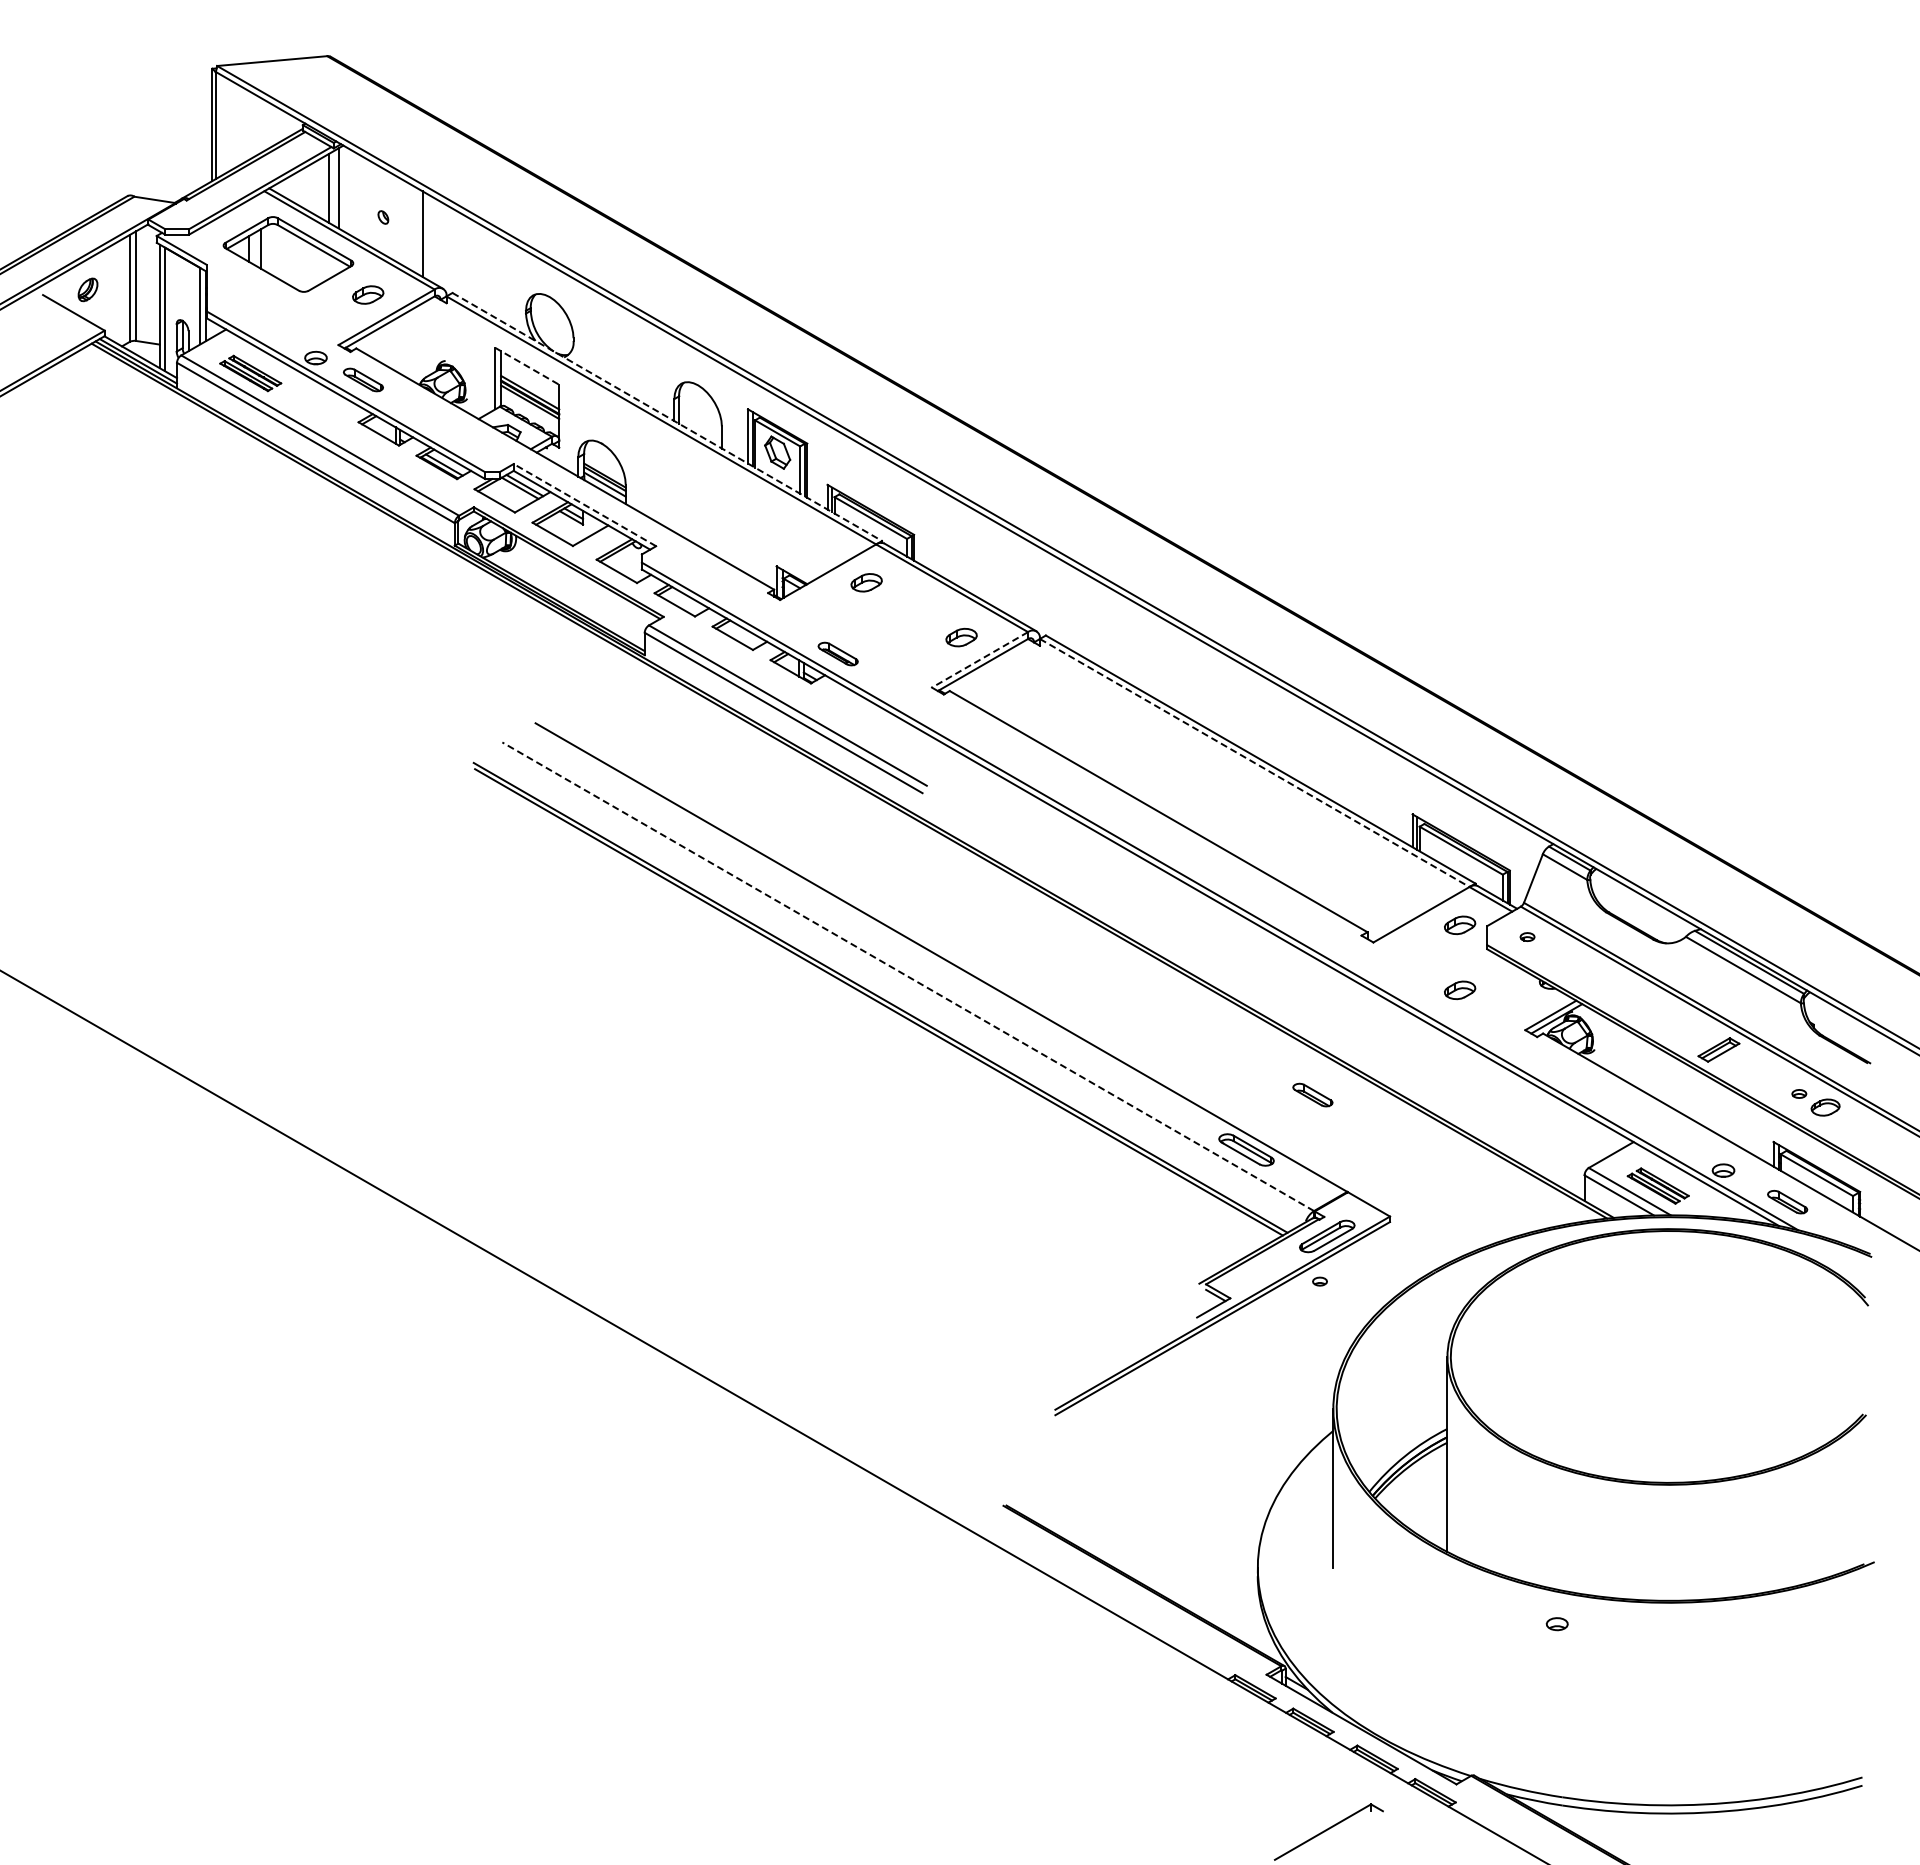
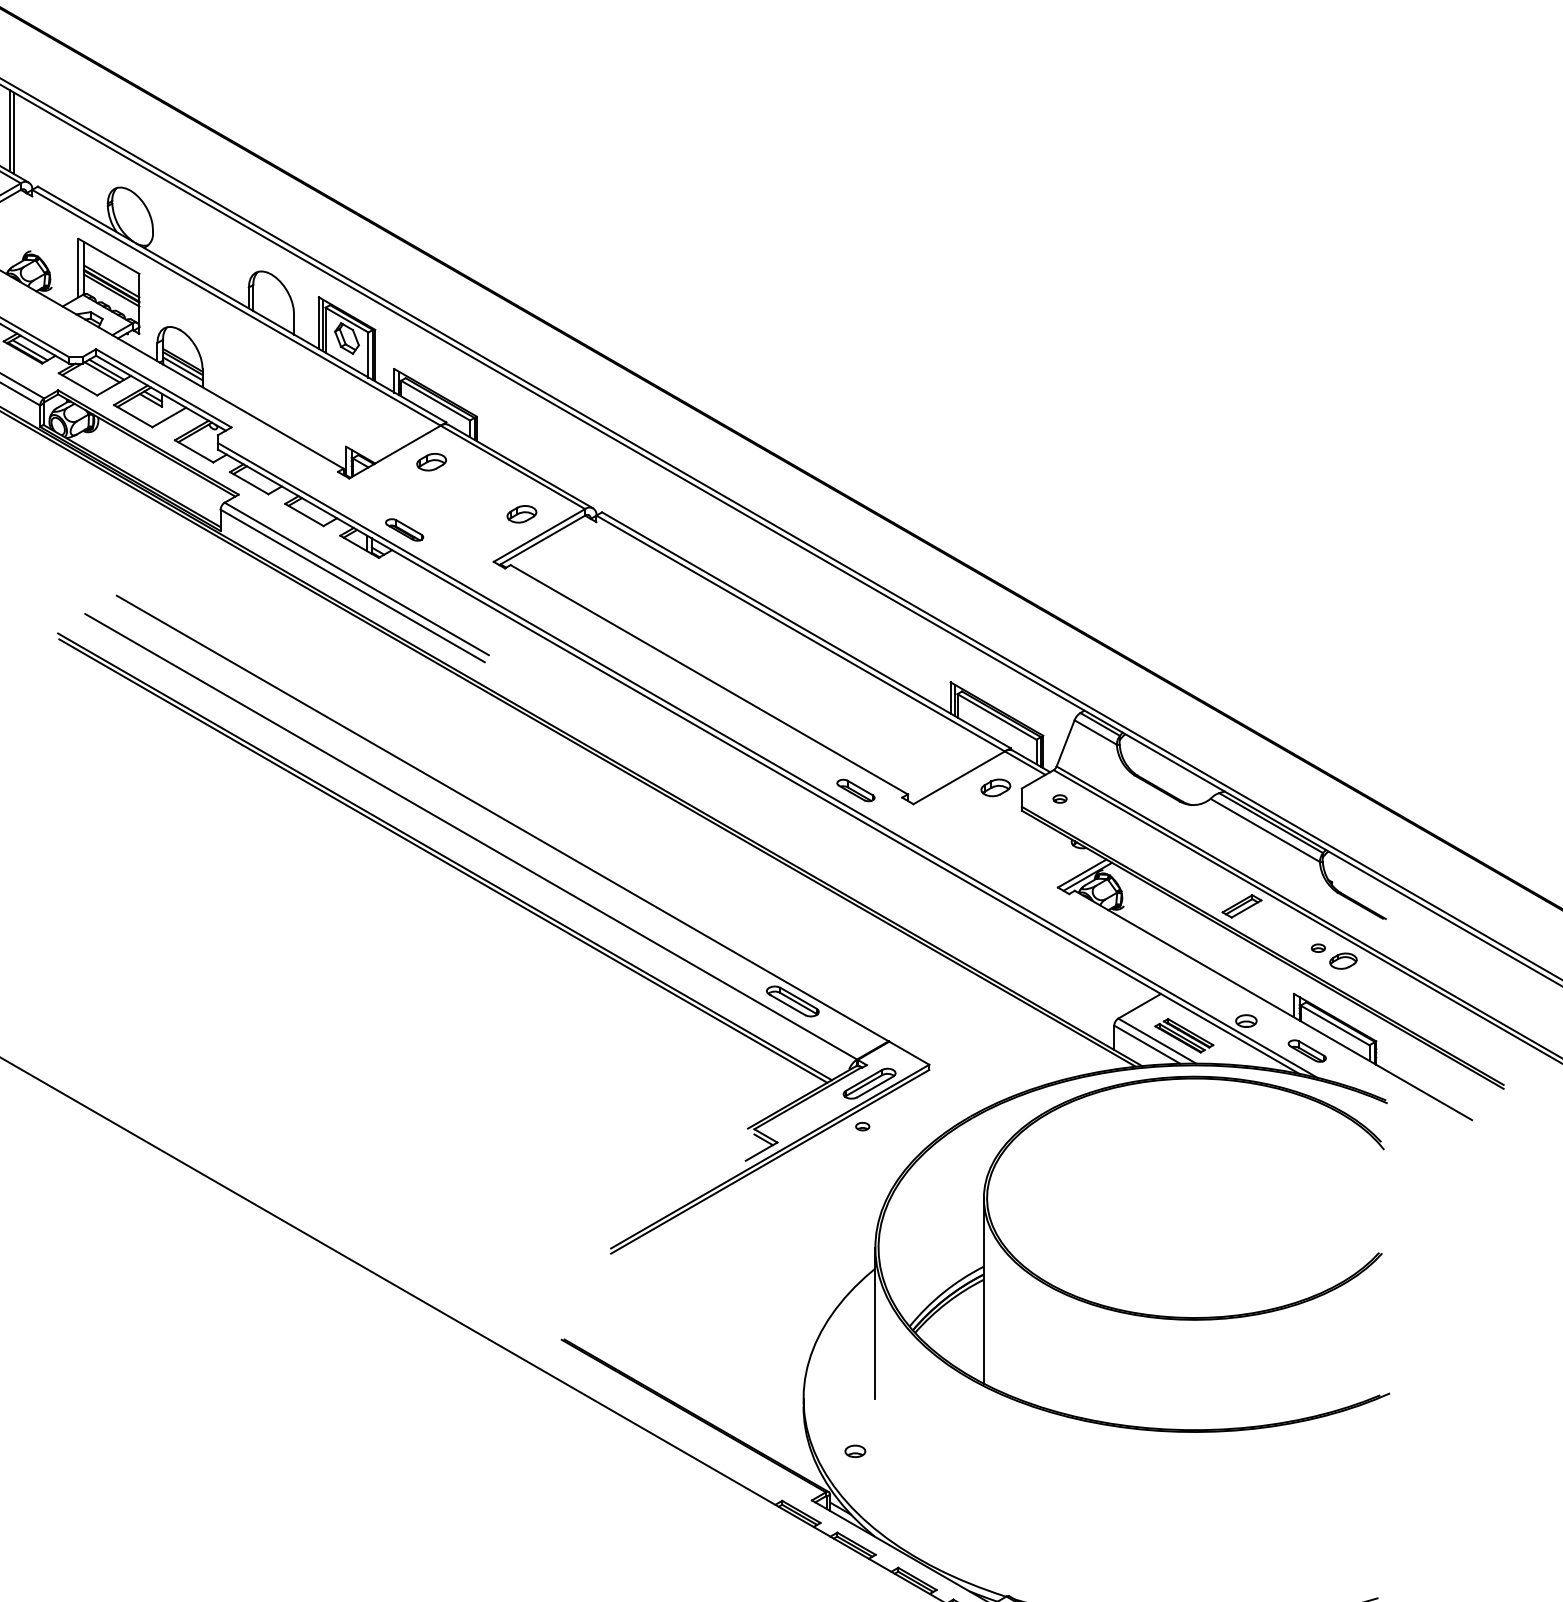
line: (427, 236) -> (14, 132), added
line: (527, 366) -> (109, 256), dashed -> solid
line: (667, 417) -> (242, 305), dashed -> solid
line: (584, 504) -> (163, 387), dashed -> solid
line: (979, 660) -> (538, 536), dashed -> solid
line: (1255, 763) -> (801, 634), dashed -> solid
line: (908, 976) -> (471, 836), dashed -> solid
part: (1460, 990) -> (996, 849), removed
part: (1312, 1094) -> (855, 789), moved
part: (1556, 1624) -> (854, 1451), moved

